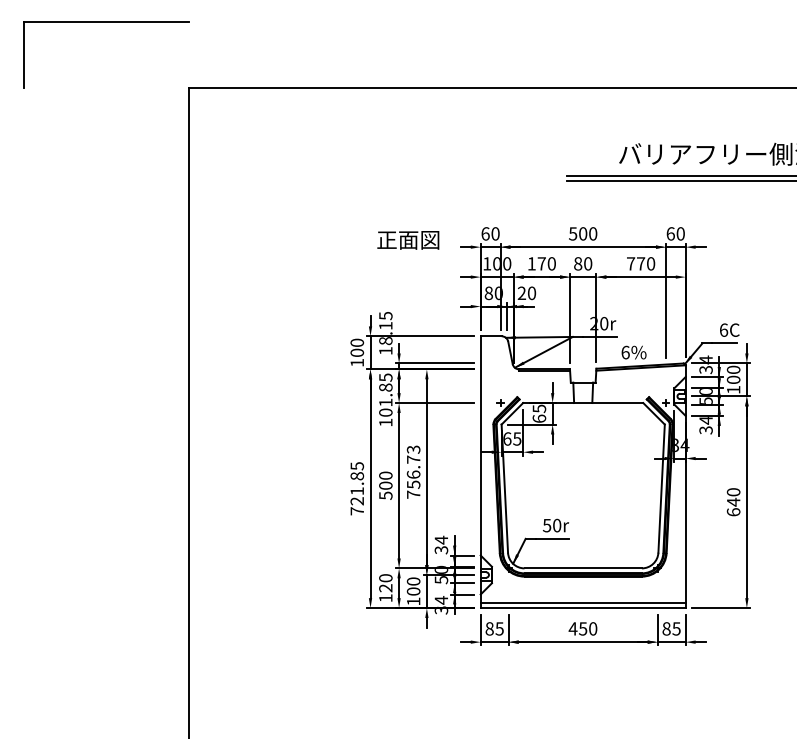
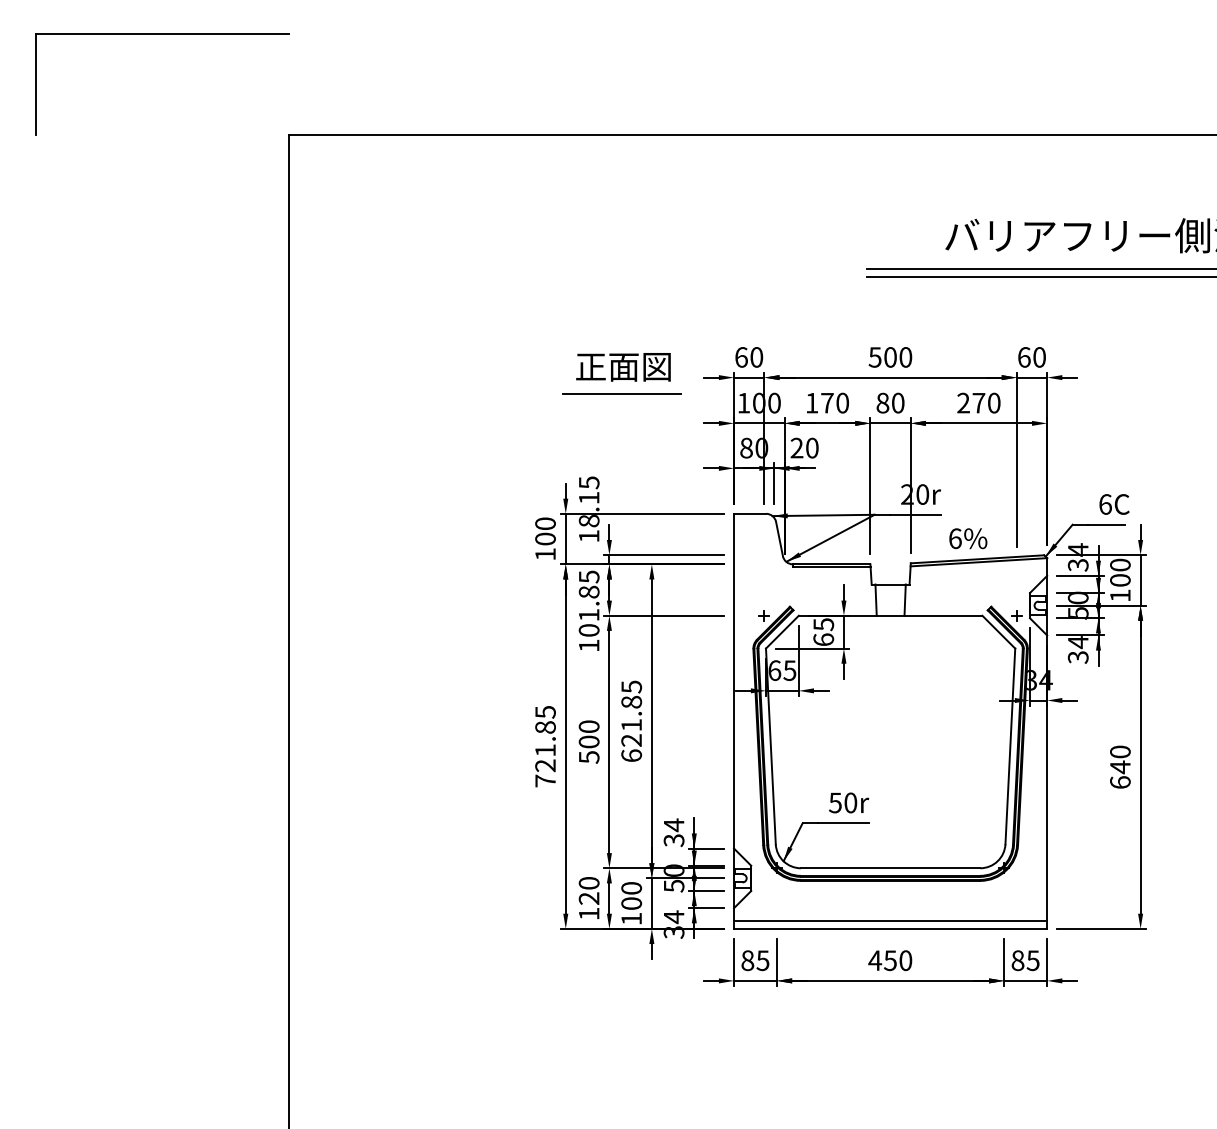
line: (407, 257) -> (622, 393), added
text: (631, 263) -> (964, 402), 770 -> 270
text: (413, 471) -> (631, 720), 756.73 -> 621.85

